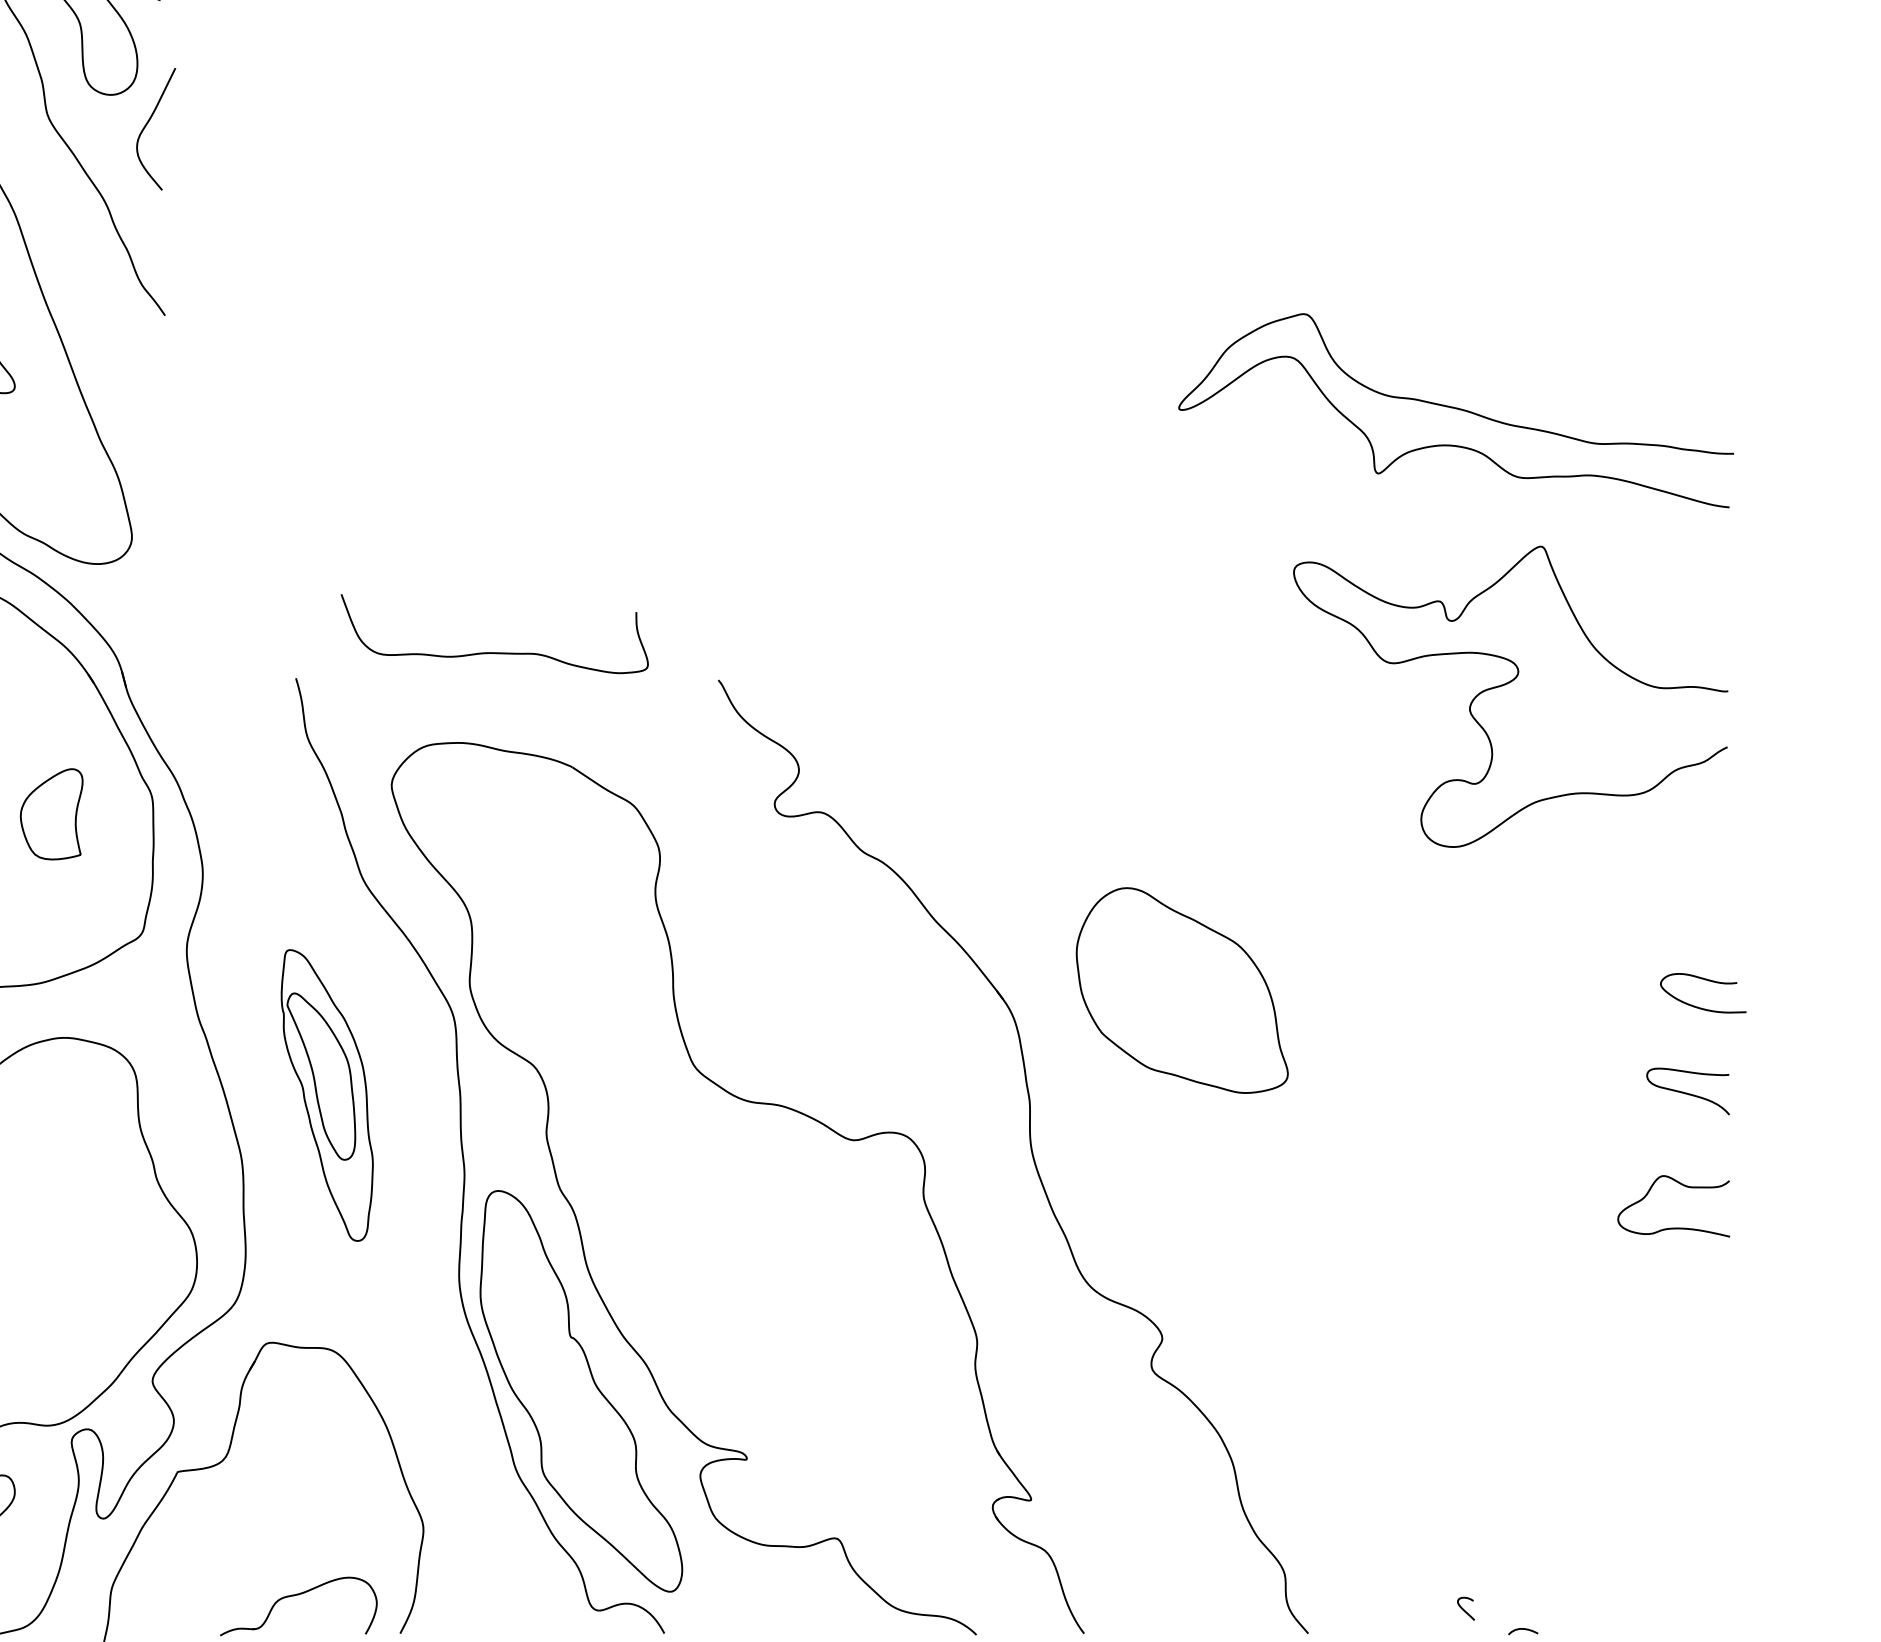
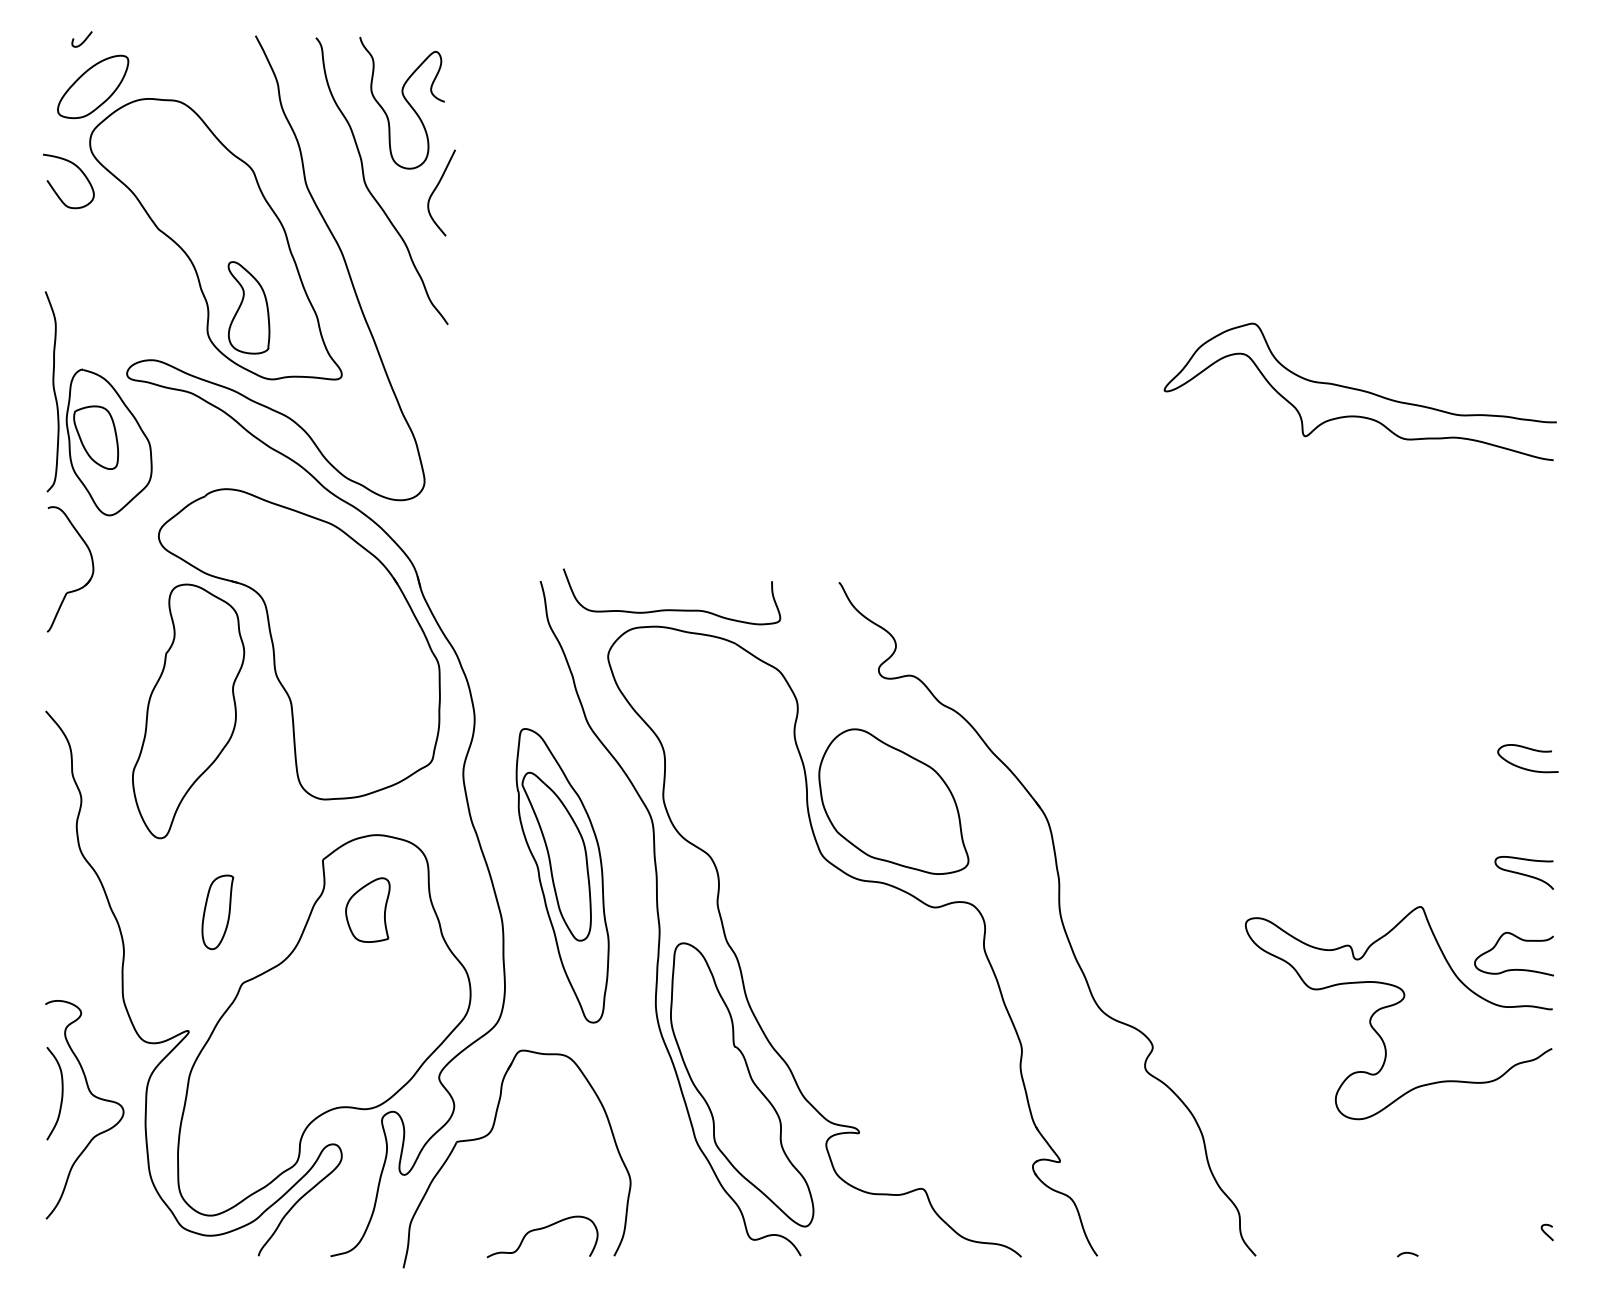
curve: (495, 652) -> (672, 609), moved
curve: (1505, 686) -> (1395, 1005), moved
part: (51, 813) -> (367, 909), moved
curve: (1708, 981) -> (1531, 750), moved
part: (1181, 990) -> (893, 801), moved
part: (327, 1094) -> (562, 875), size x1.43
curve: (1464, 1608) -> (1546, 1232), moved

